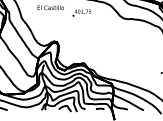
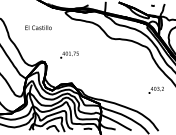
text: (81, 12) -> (69, 54), moved

